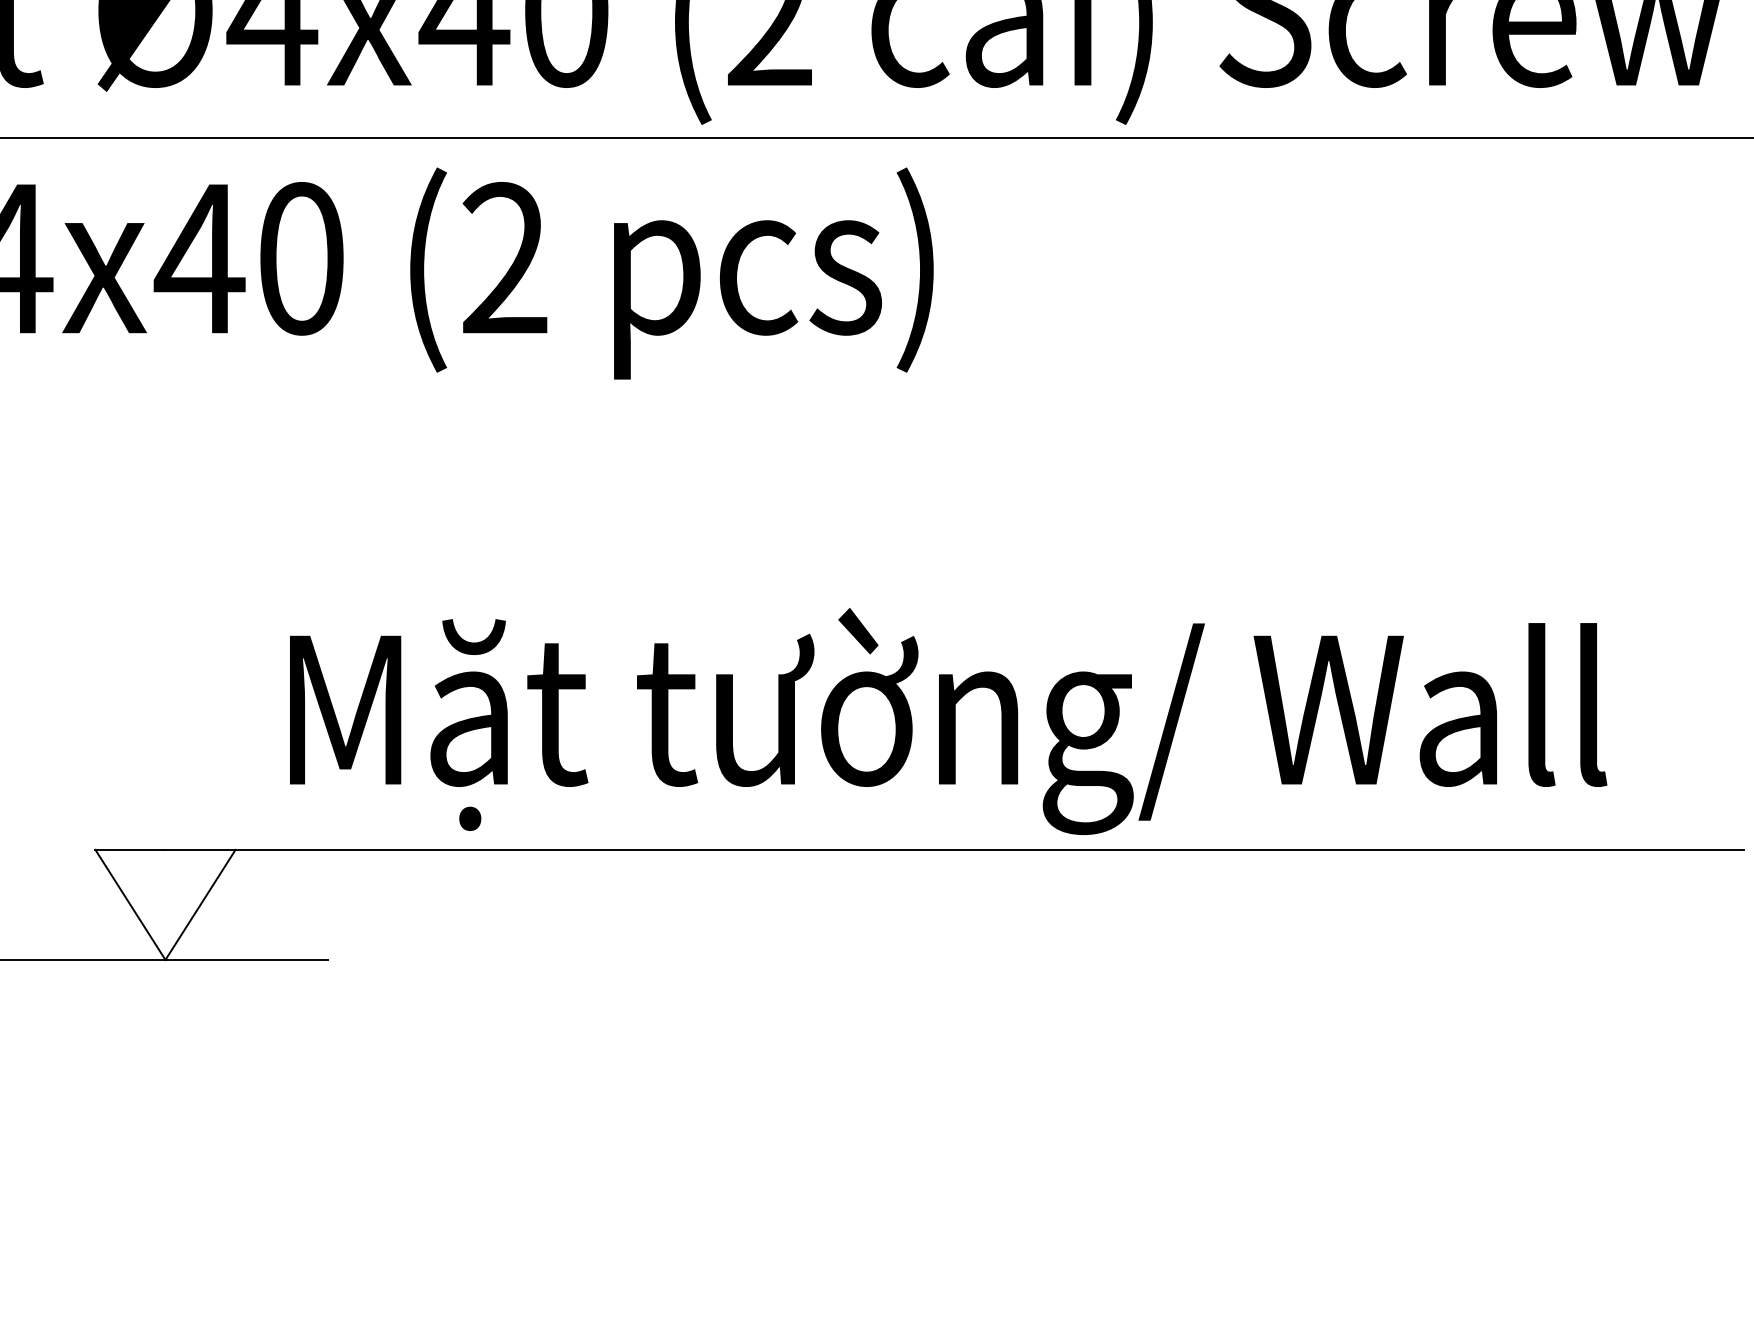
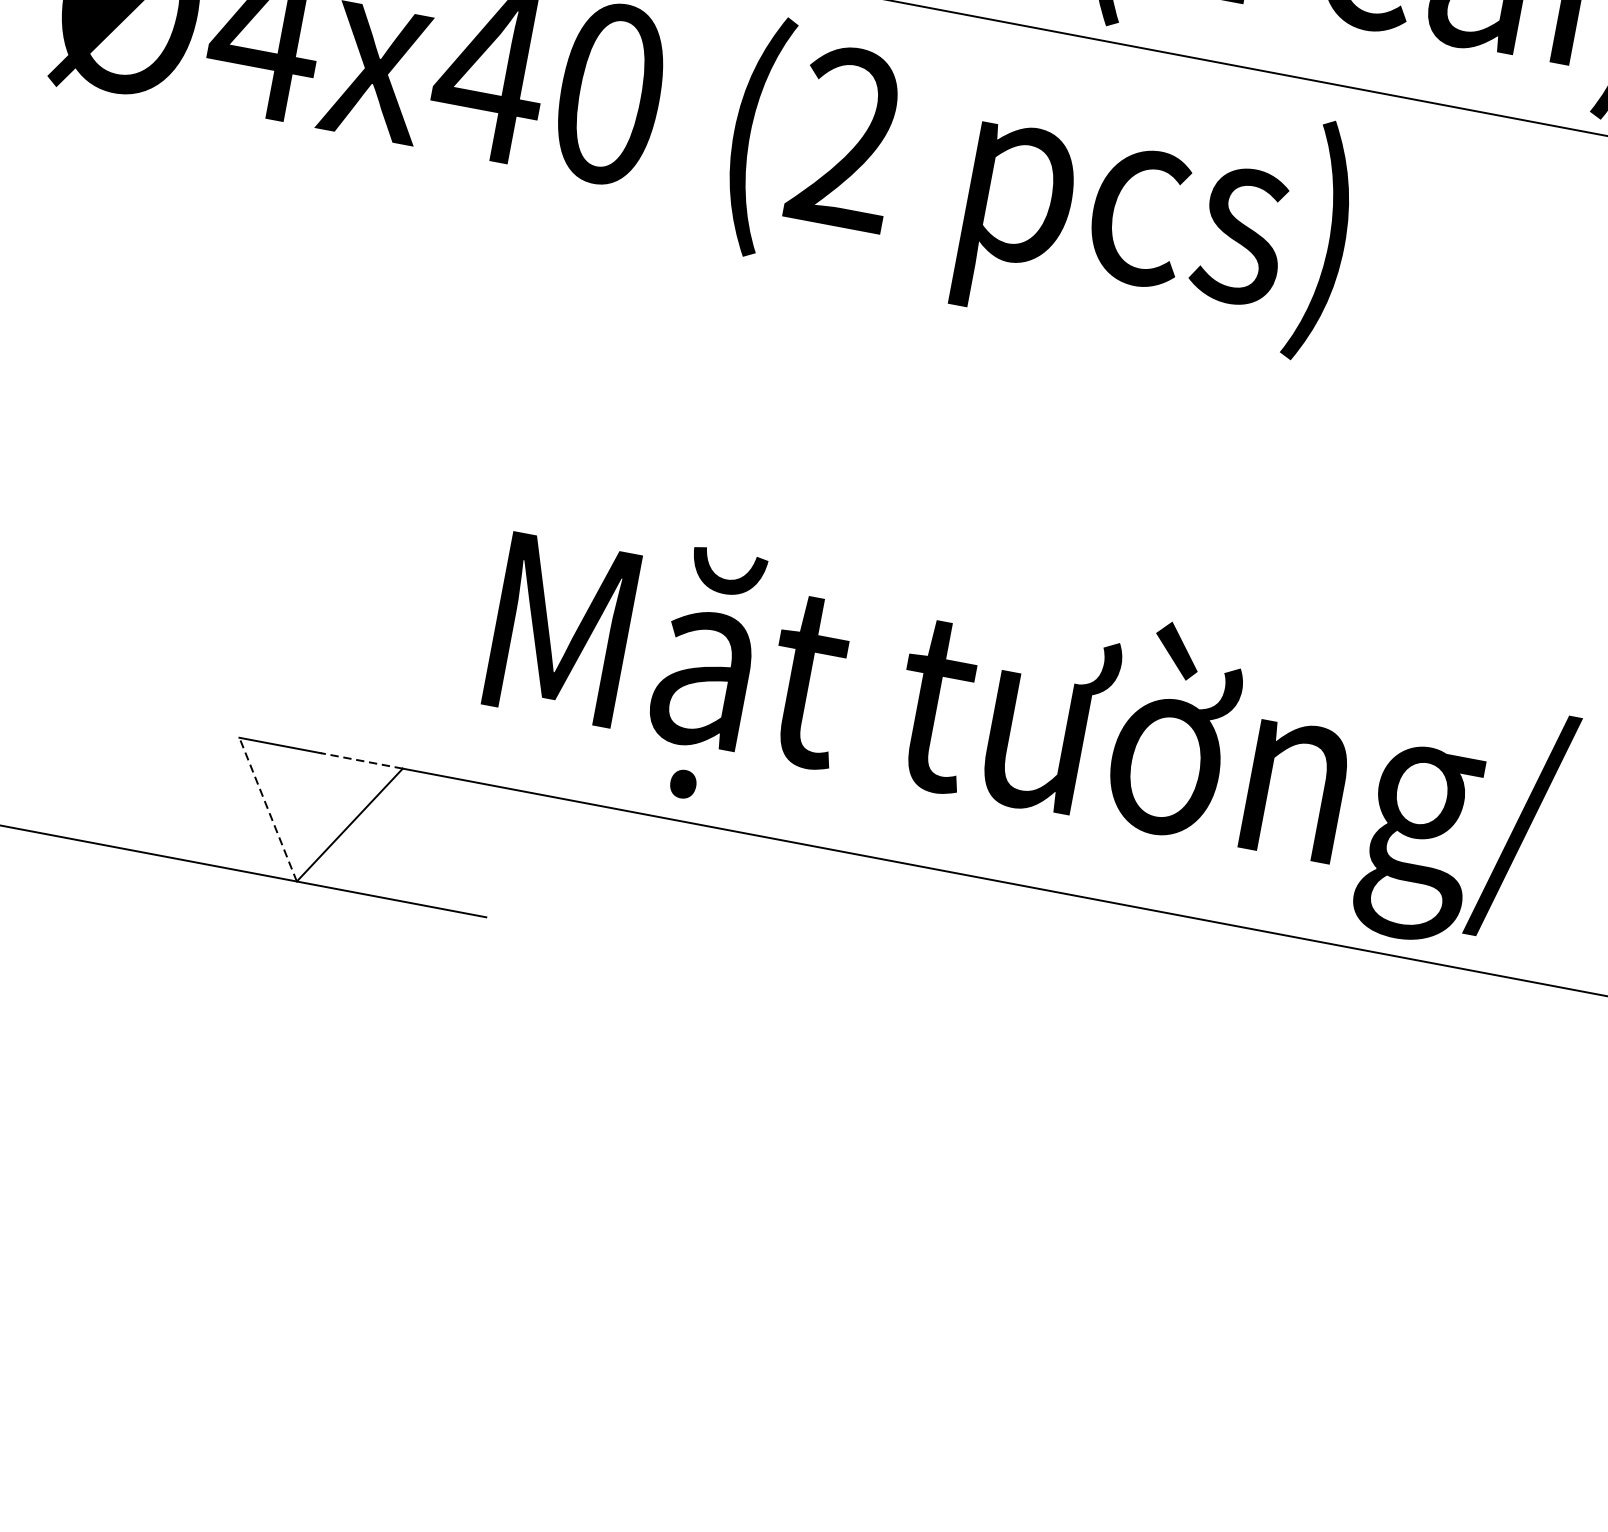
line: (200, 849) -> (362, 760), solid -> dashed
line: (130, 904) -> (268, 809), solid -> dashed

